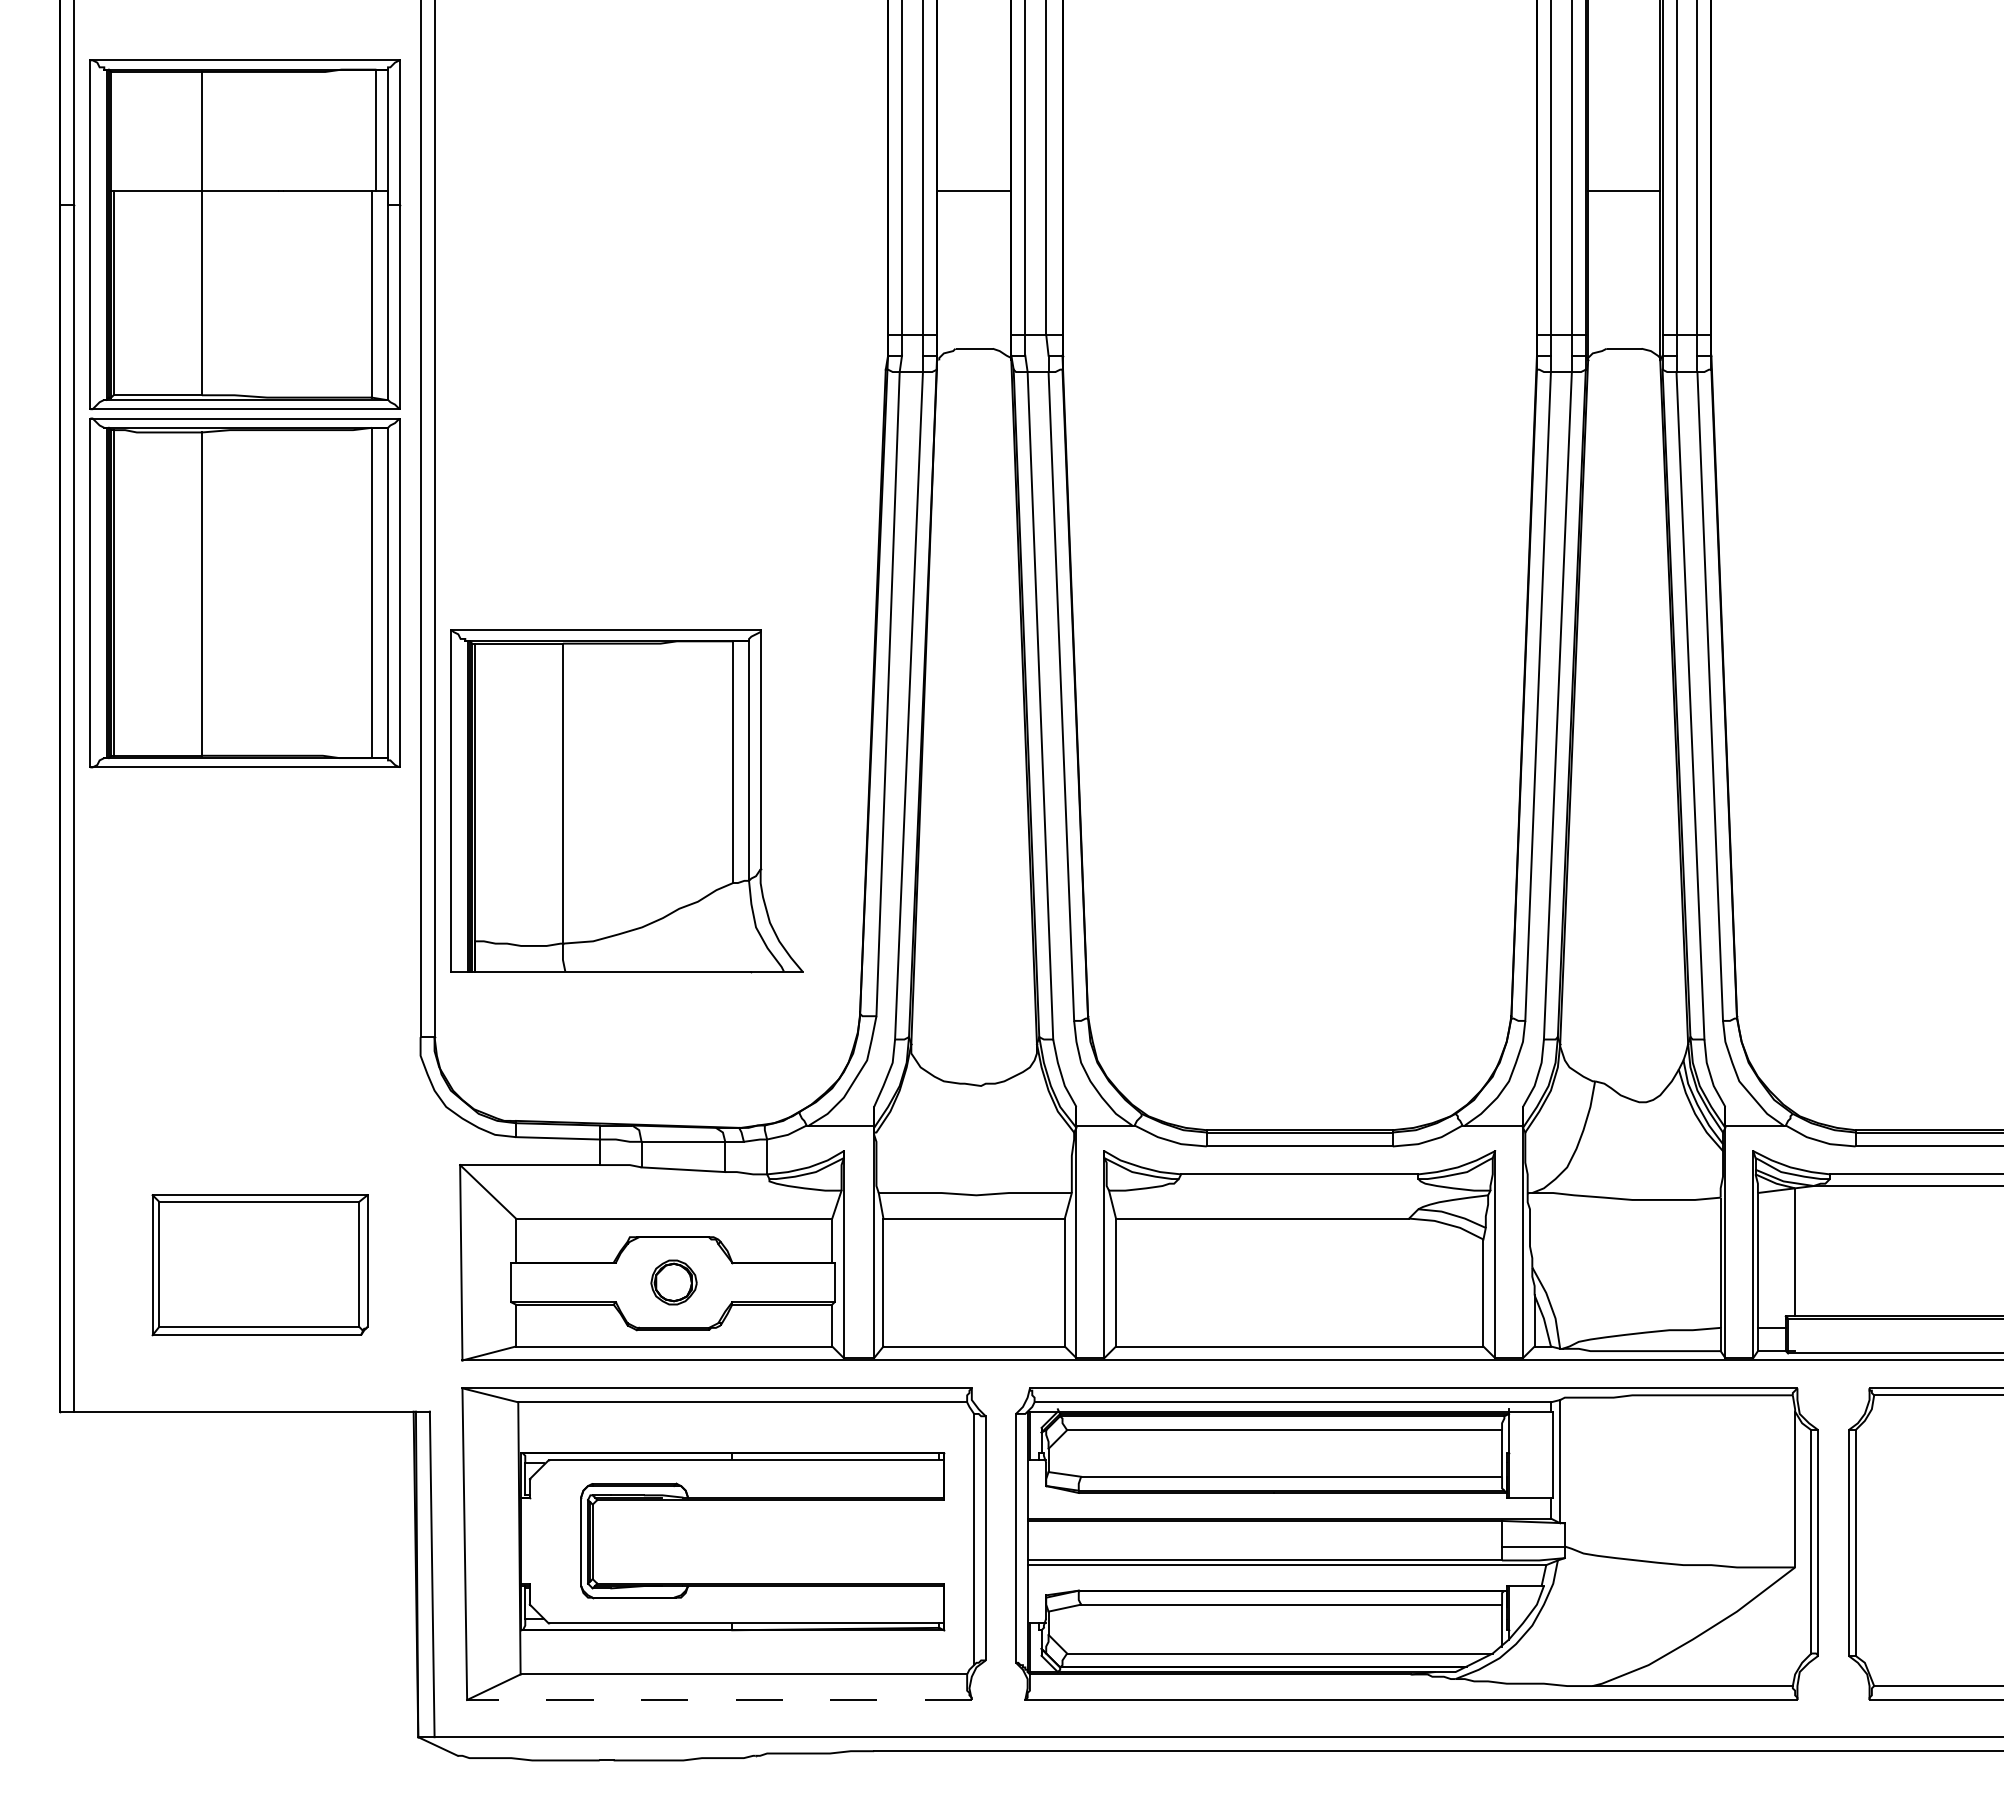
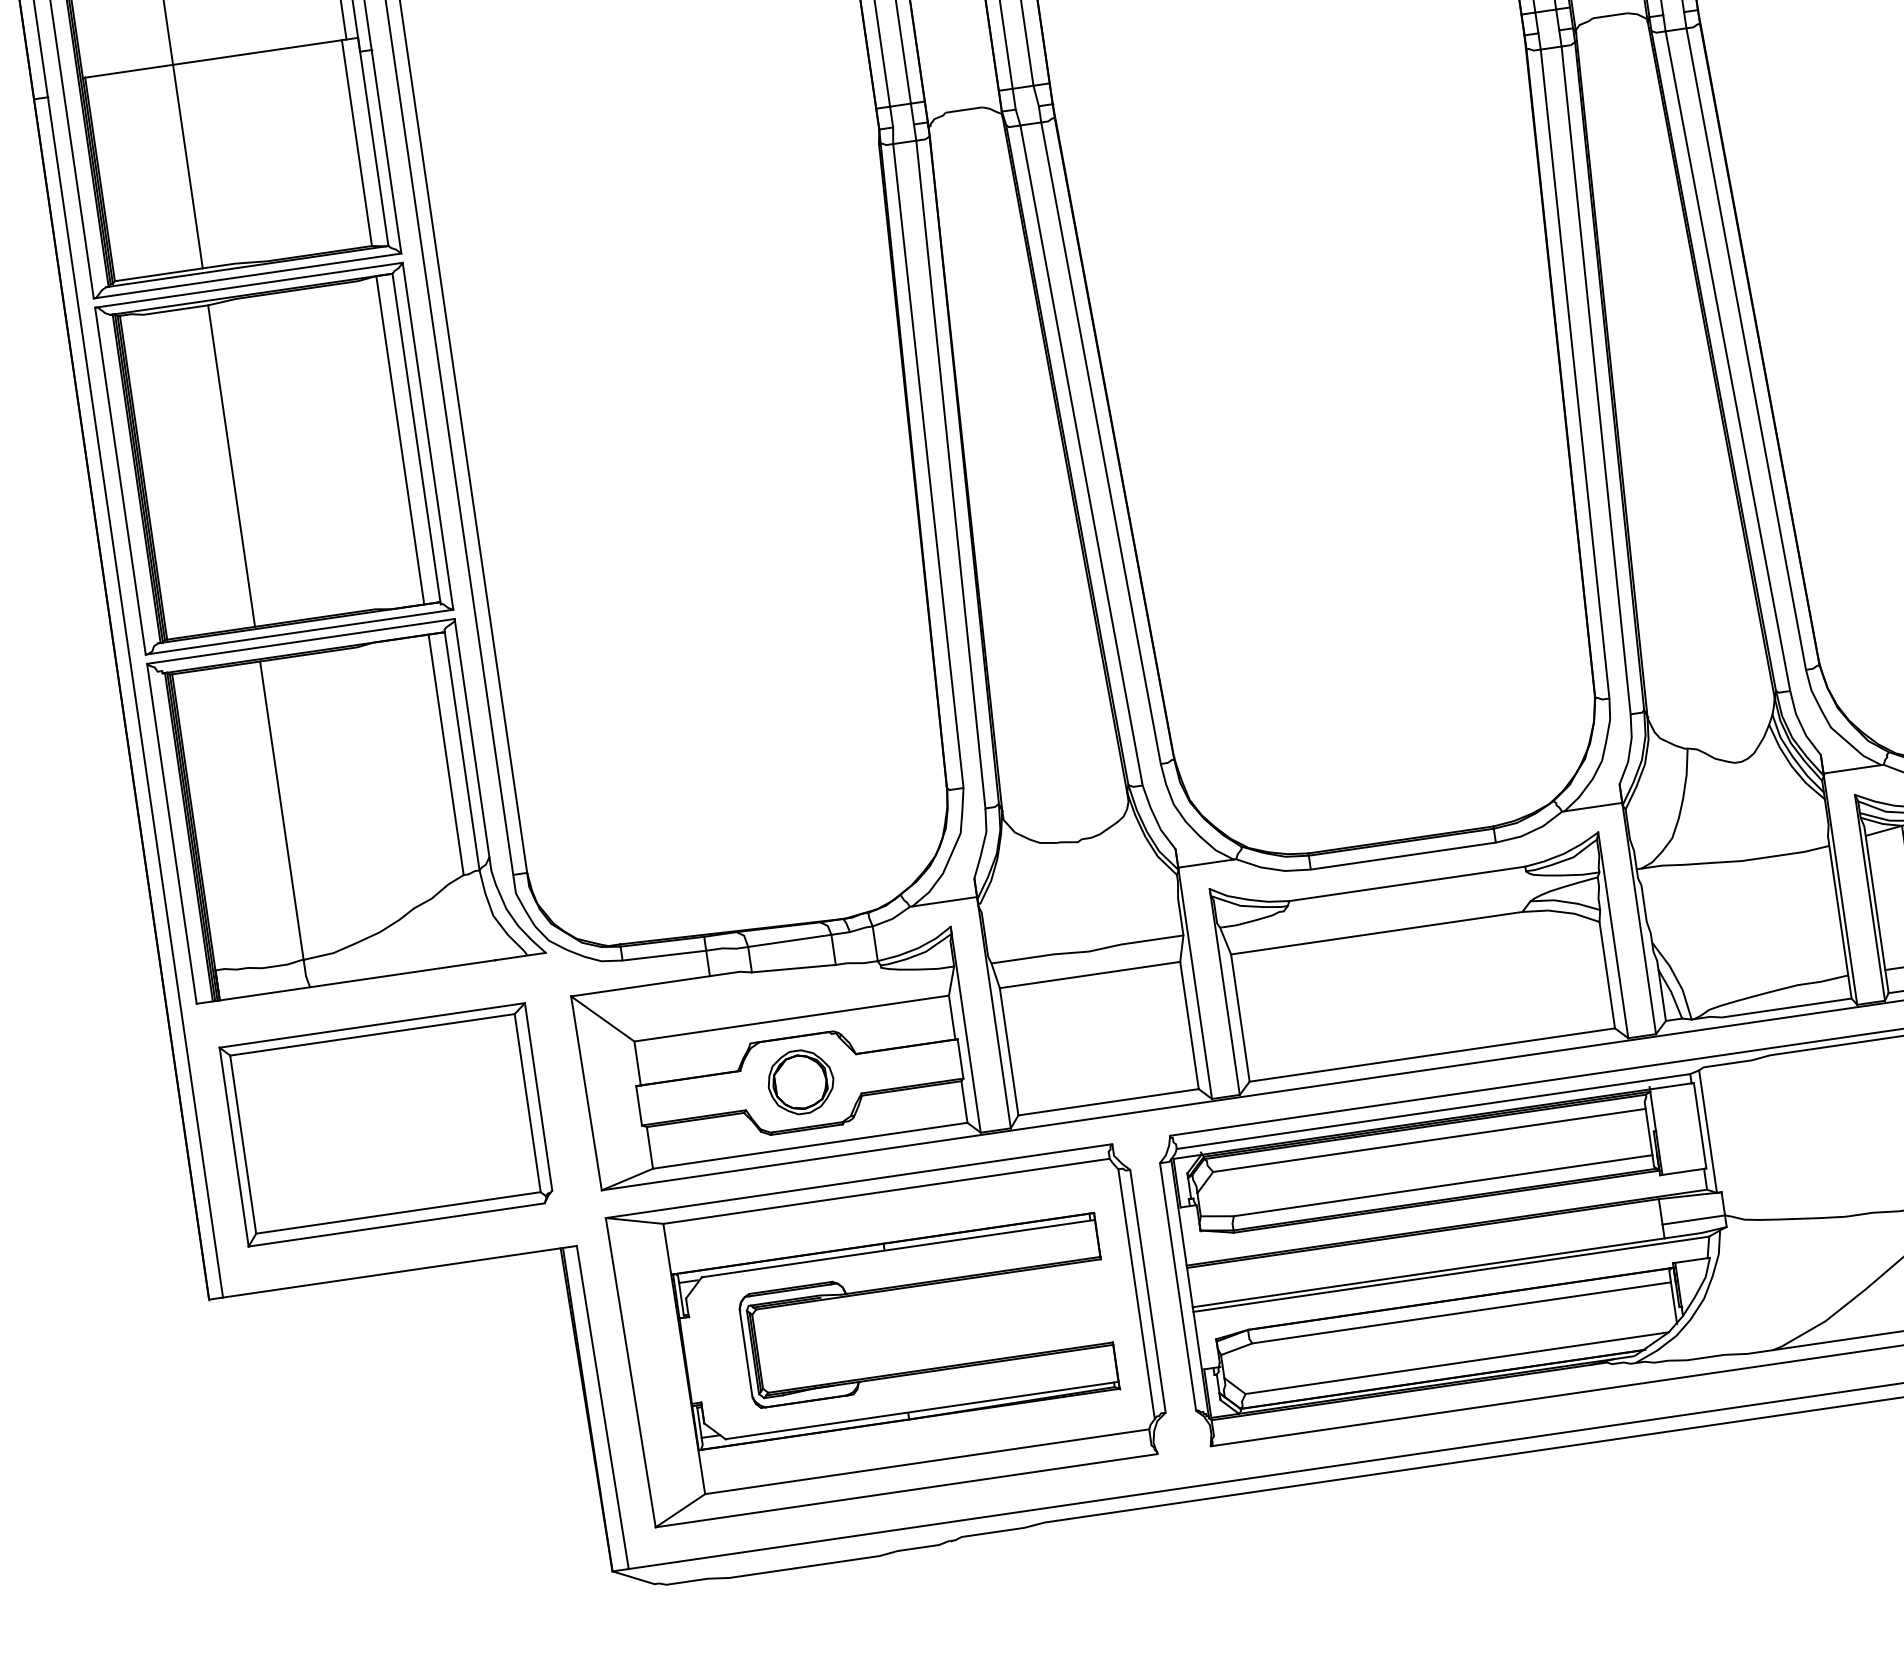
part: (626, 801) -> (346, 809), moved
part: (259, 1265) -> (386, 1125), size x1.43
part: (673, 1282) -> (800, 1082), size x1.43
line: (718, 1700) -> (905, 1491), dashed -> solid

